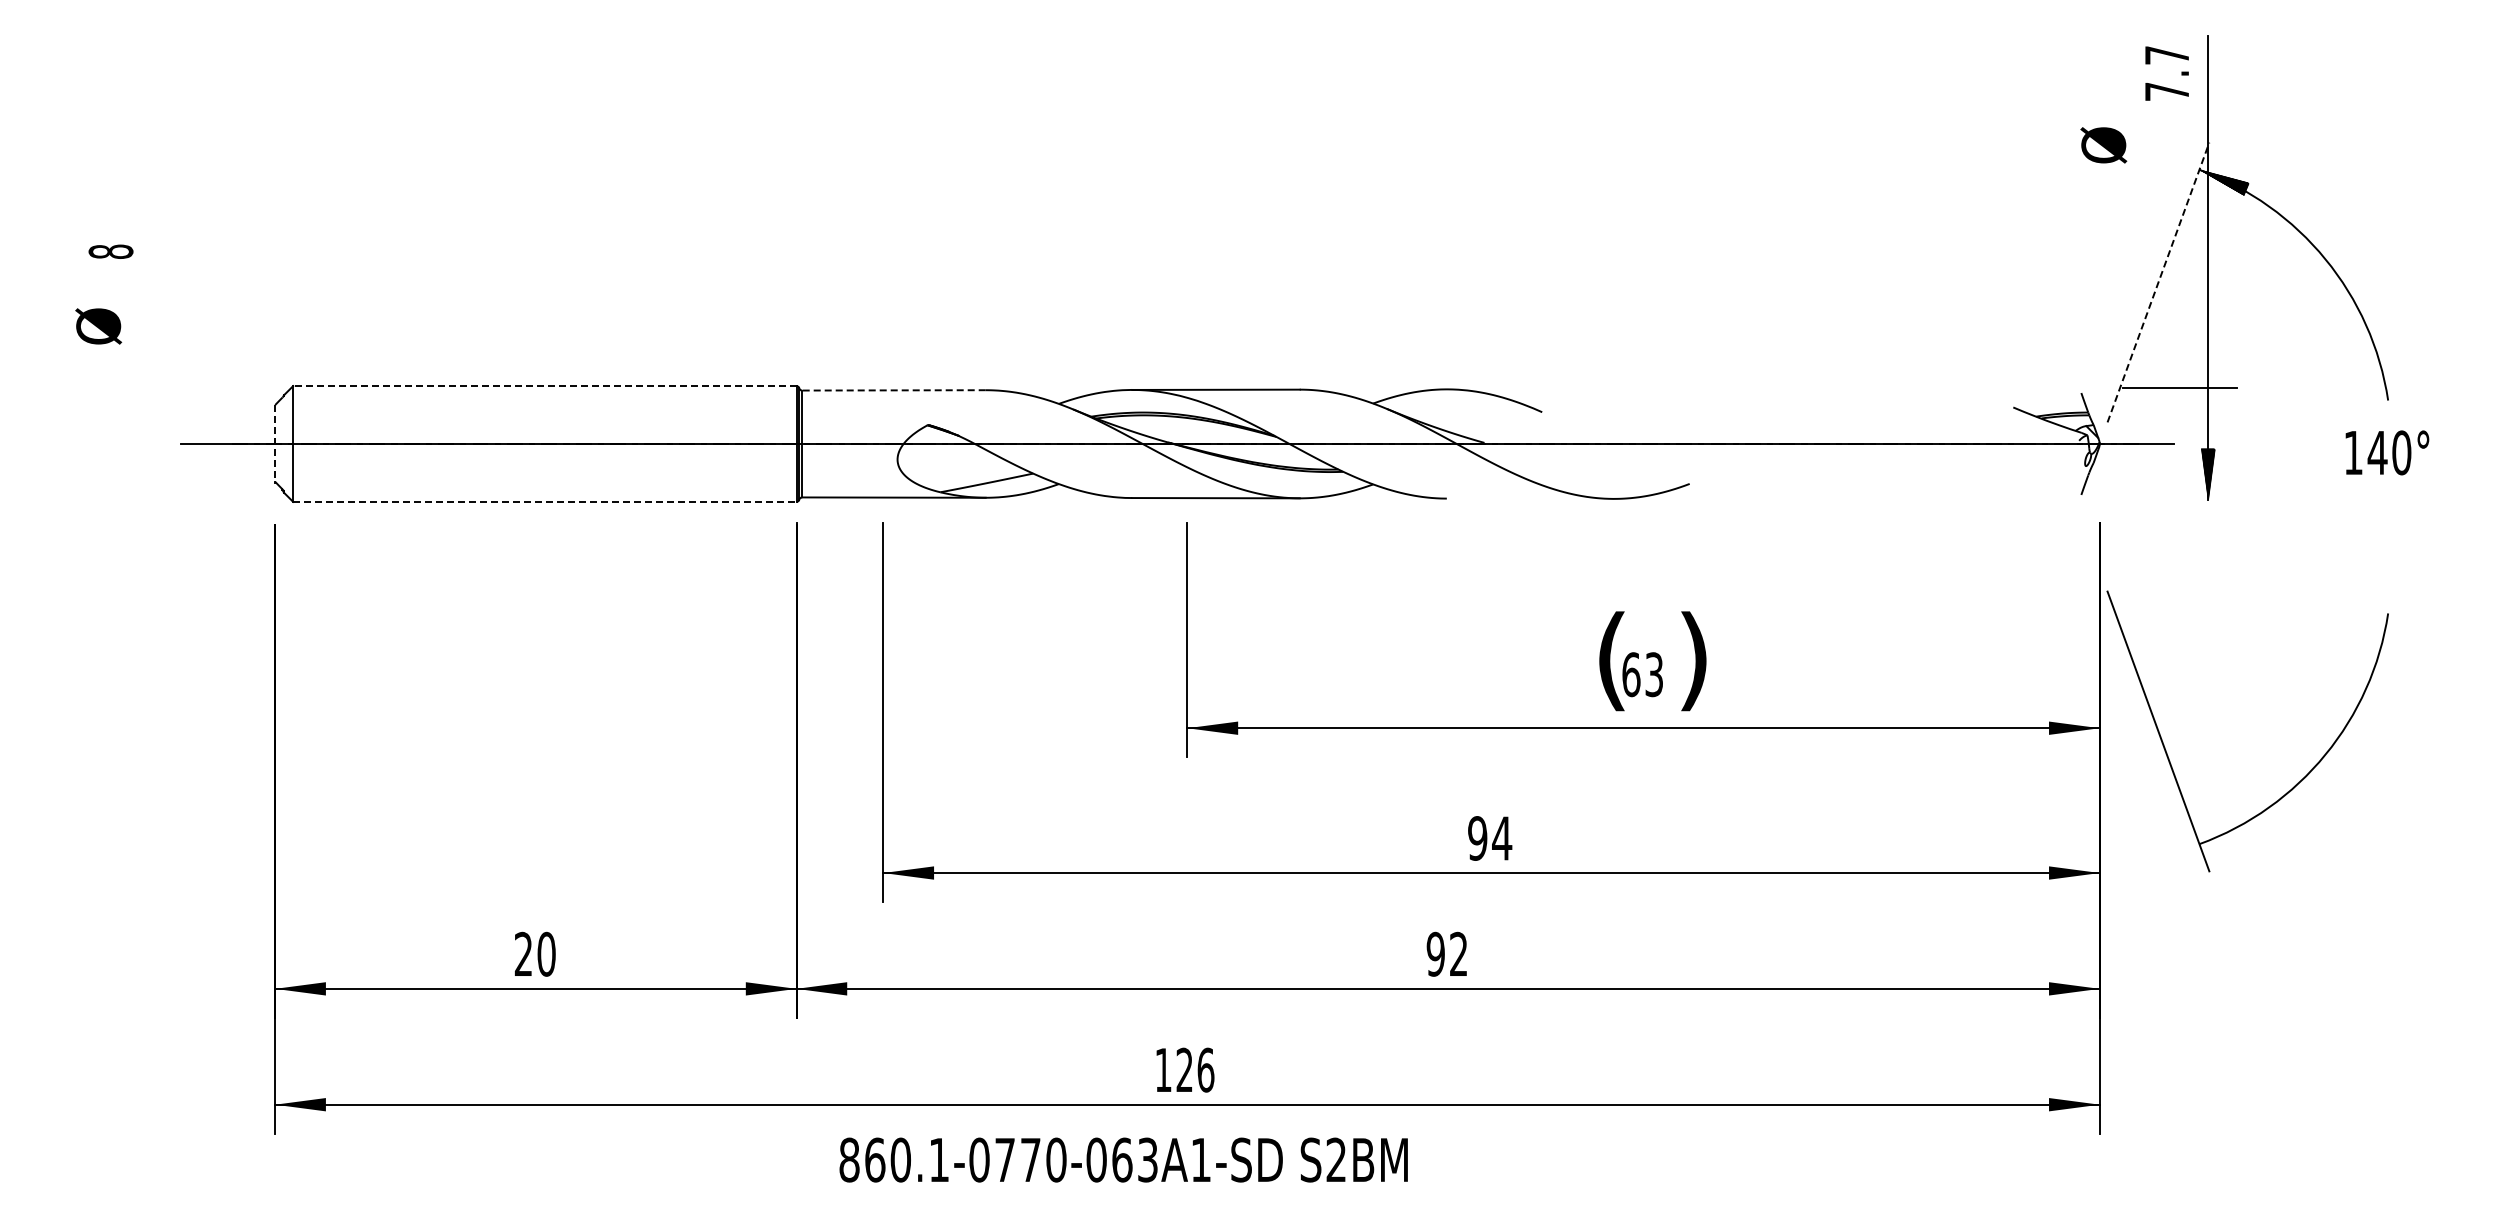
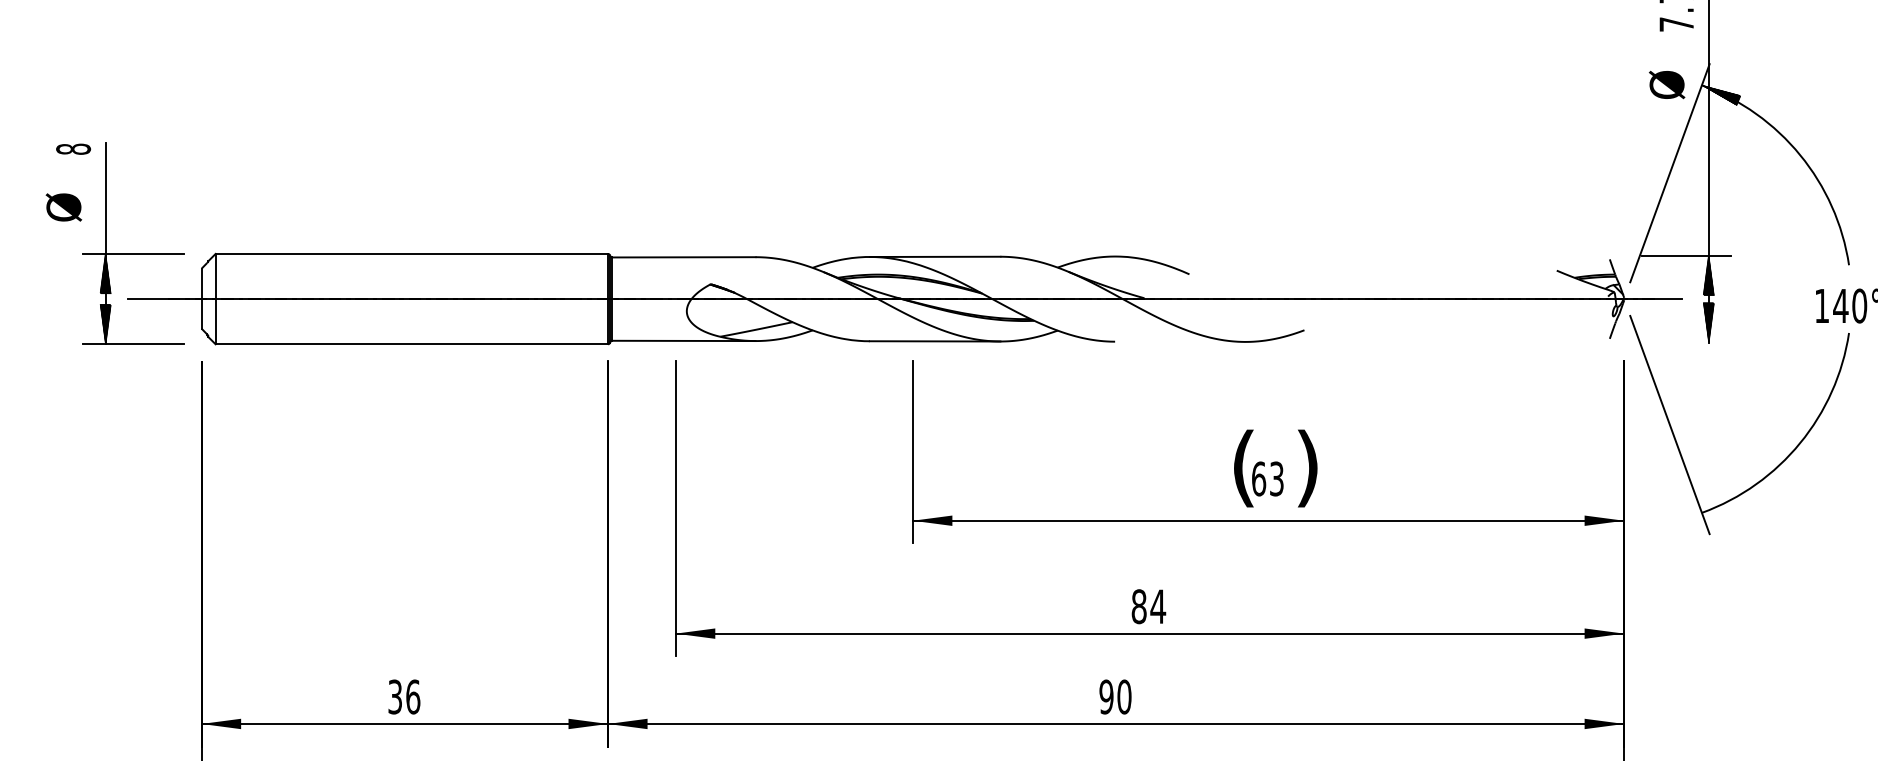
text: (2103, 145) -> (1666, 85), moved
line: (2158, 282) -> (1669, 173), dashed -> solid
part: (187, 385) -> (133, 253), added
line: (544, 386) -> (411, 254), dashed -> solid
line: (893, 390) -> (683, 257), dashed -> solid
hatch: (2207, 413) -> (1708, 275), added
line: (275, 443) -> (201, 298), dashed -> solid
line: (544, 501) -> (411, 343), dashed -> solid
part: (2297, 782) -> (1778, 464), moved
text: (1477, 838) -> (1139, 606), 94 -> 84
text: (534, 953) -> (403, 696), 20 -> 36
text: (1458, 953) -> (1124, 696), 92 -> 90

